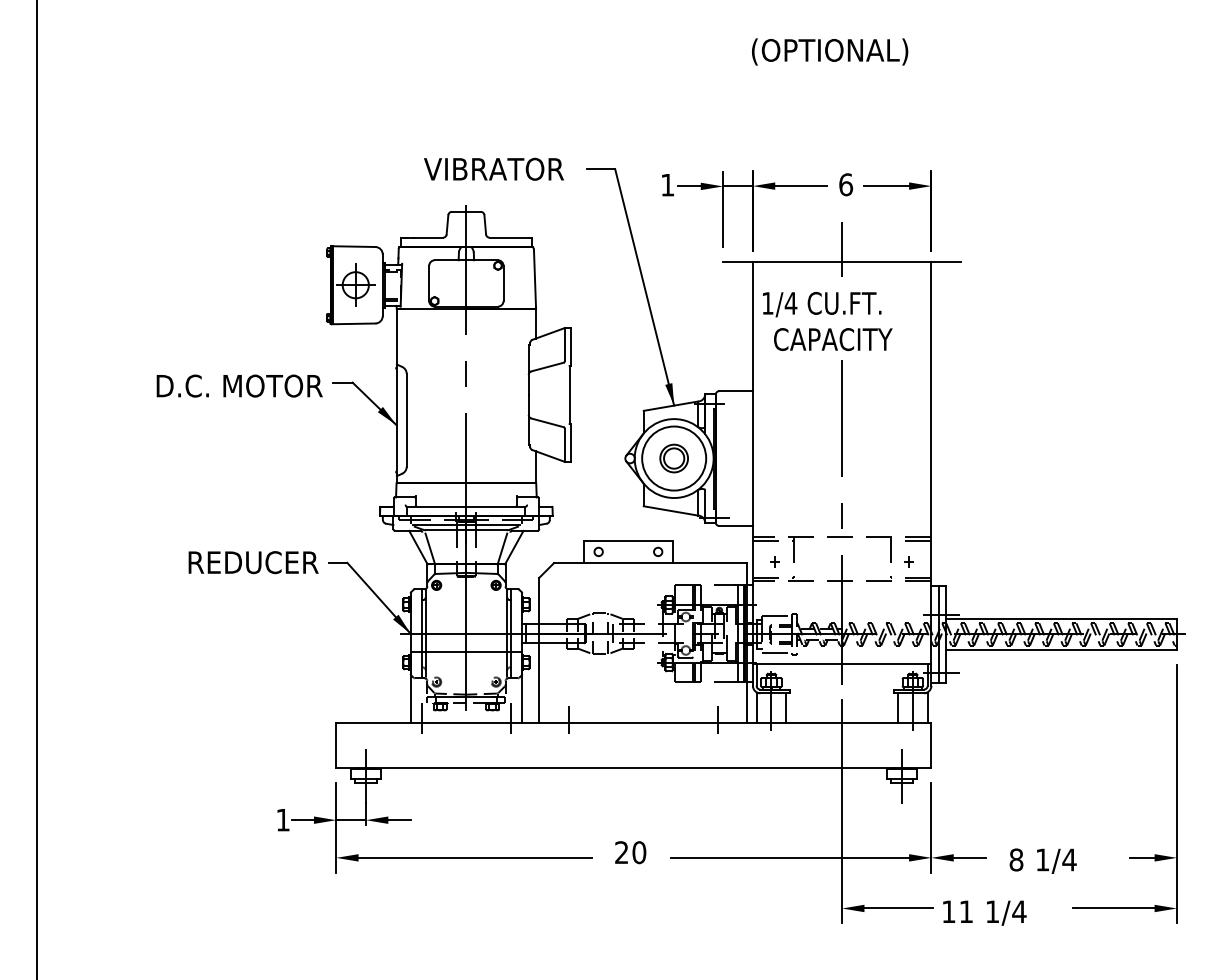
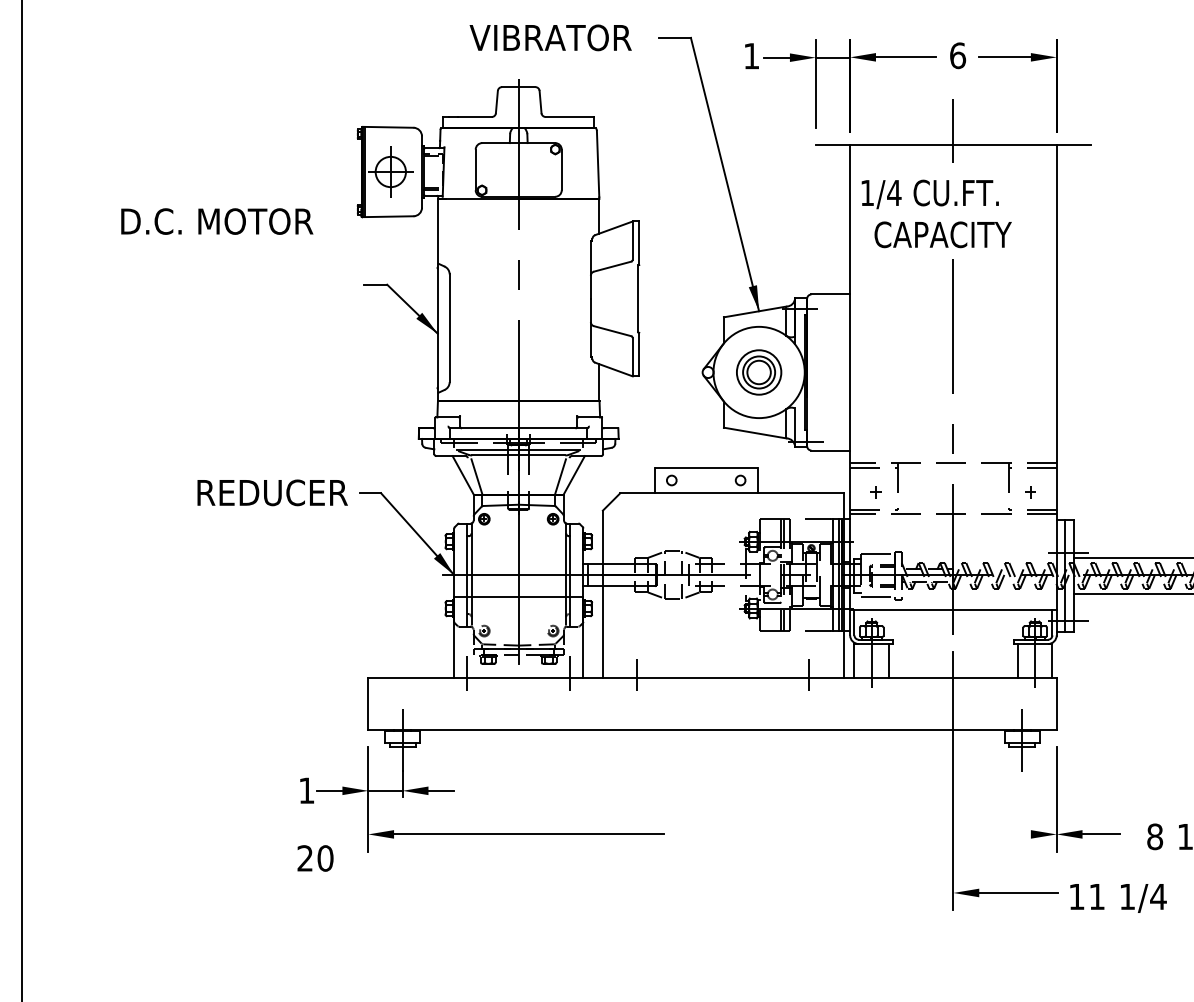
text: (239, 385) -> (216, 220), moved
circle: (674, 458) -> (759, 372), size x0.6
text: (630, 852) -> (315, 858), moved
line: (789, 857) -> (892, 833), removed

